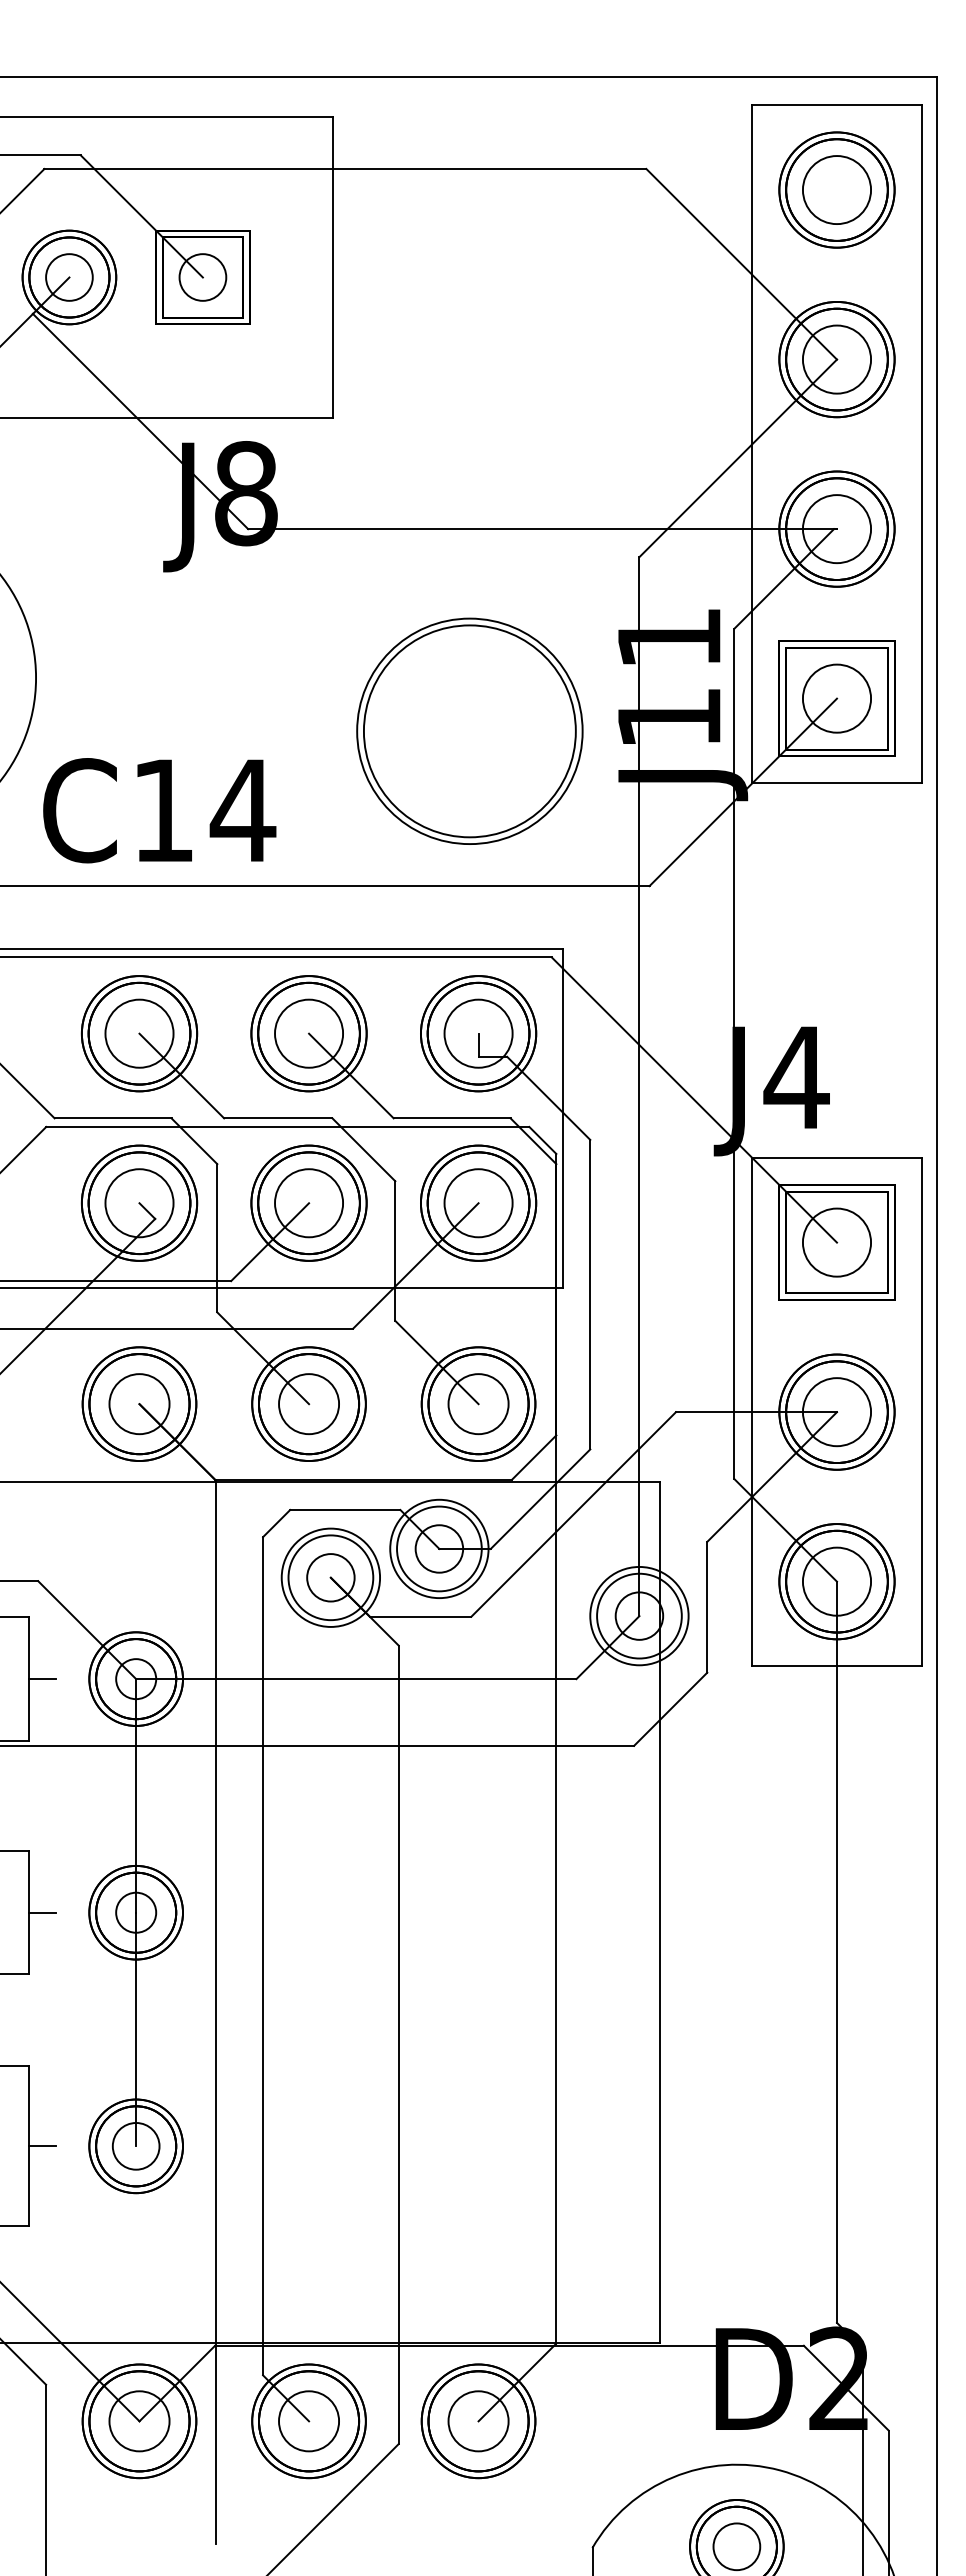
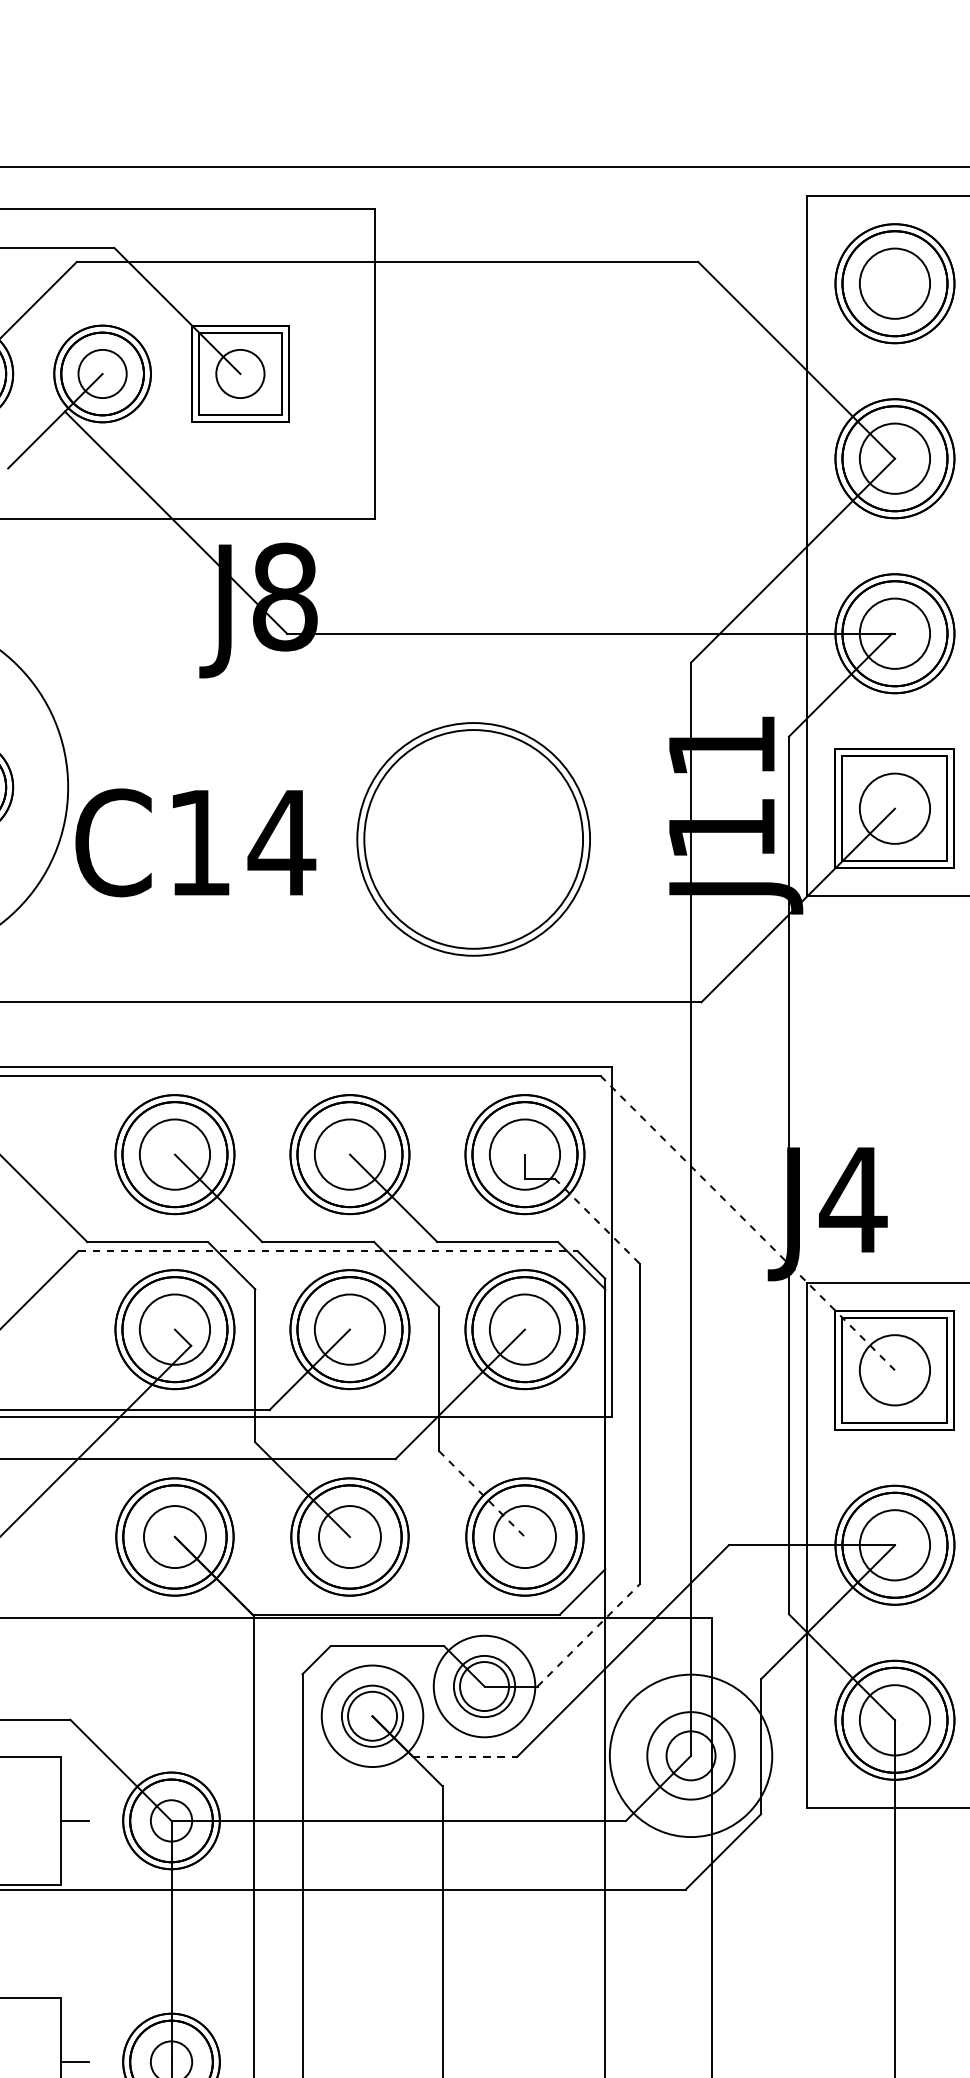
part: (469, 730) -> (473, 838), moved
text: (159, 810) -> (195, 842), moved
line: (548, 1098) -> (597, 1221), solid -> dashed
line: (694, 1100) -> (747, 1223), solid -> dashed
line: (287, 1126) -> (327, 1250), solid -> dashed
line: (436, 1362) -> (481, 1494), solid -> dashed
line: (540, 1498) -> (588, 1634), solid -> dashed
circle: (439, 1548) -> (484, 1686), size x0.7
circle: (330, 1577) -> (372, 1715), size x0.7
circle: (639, 1615) -> (691, 1755), size x1.6
line: (420, 1616) -> (465, 1756), solid -> dashed

